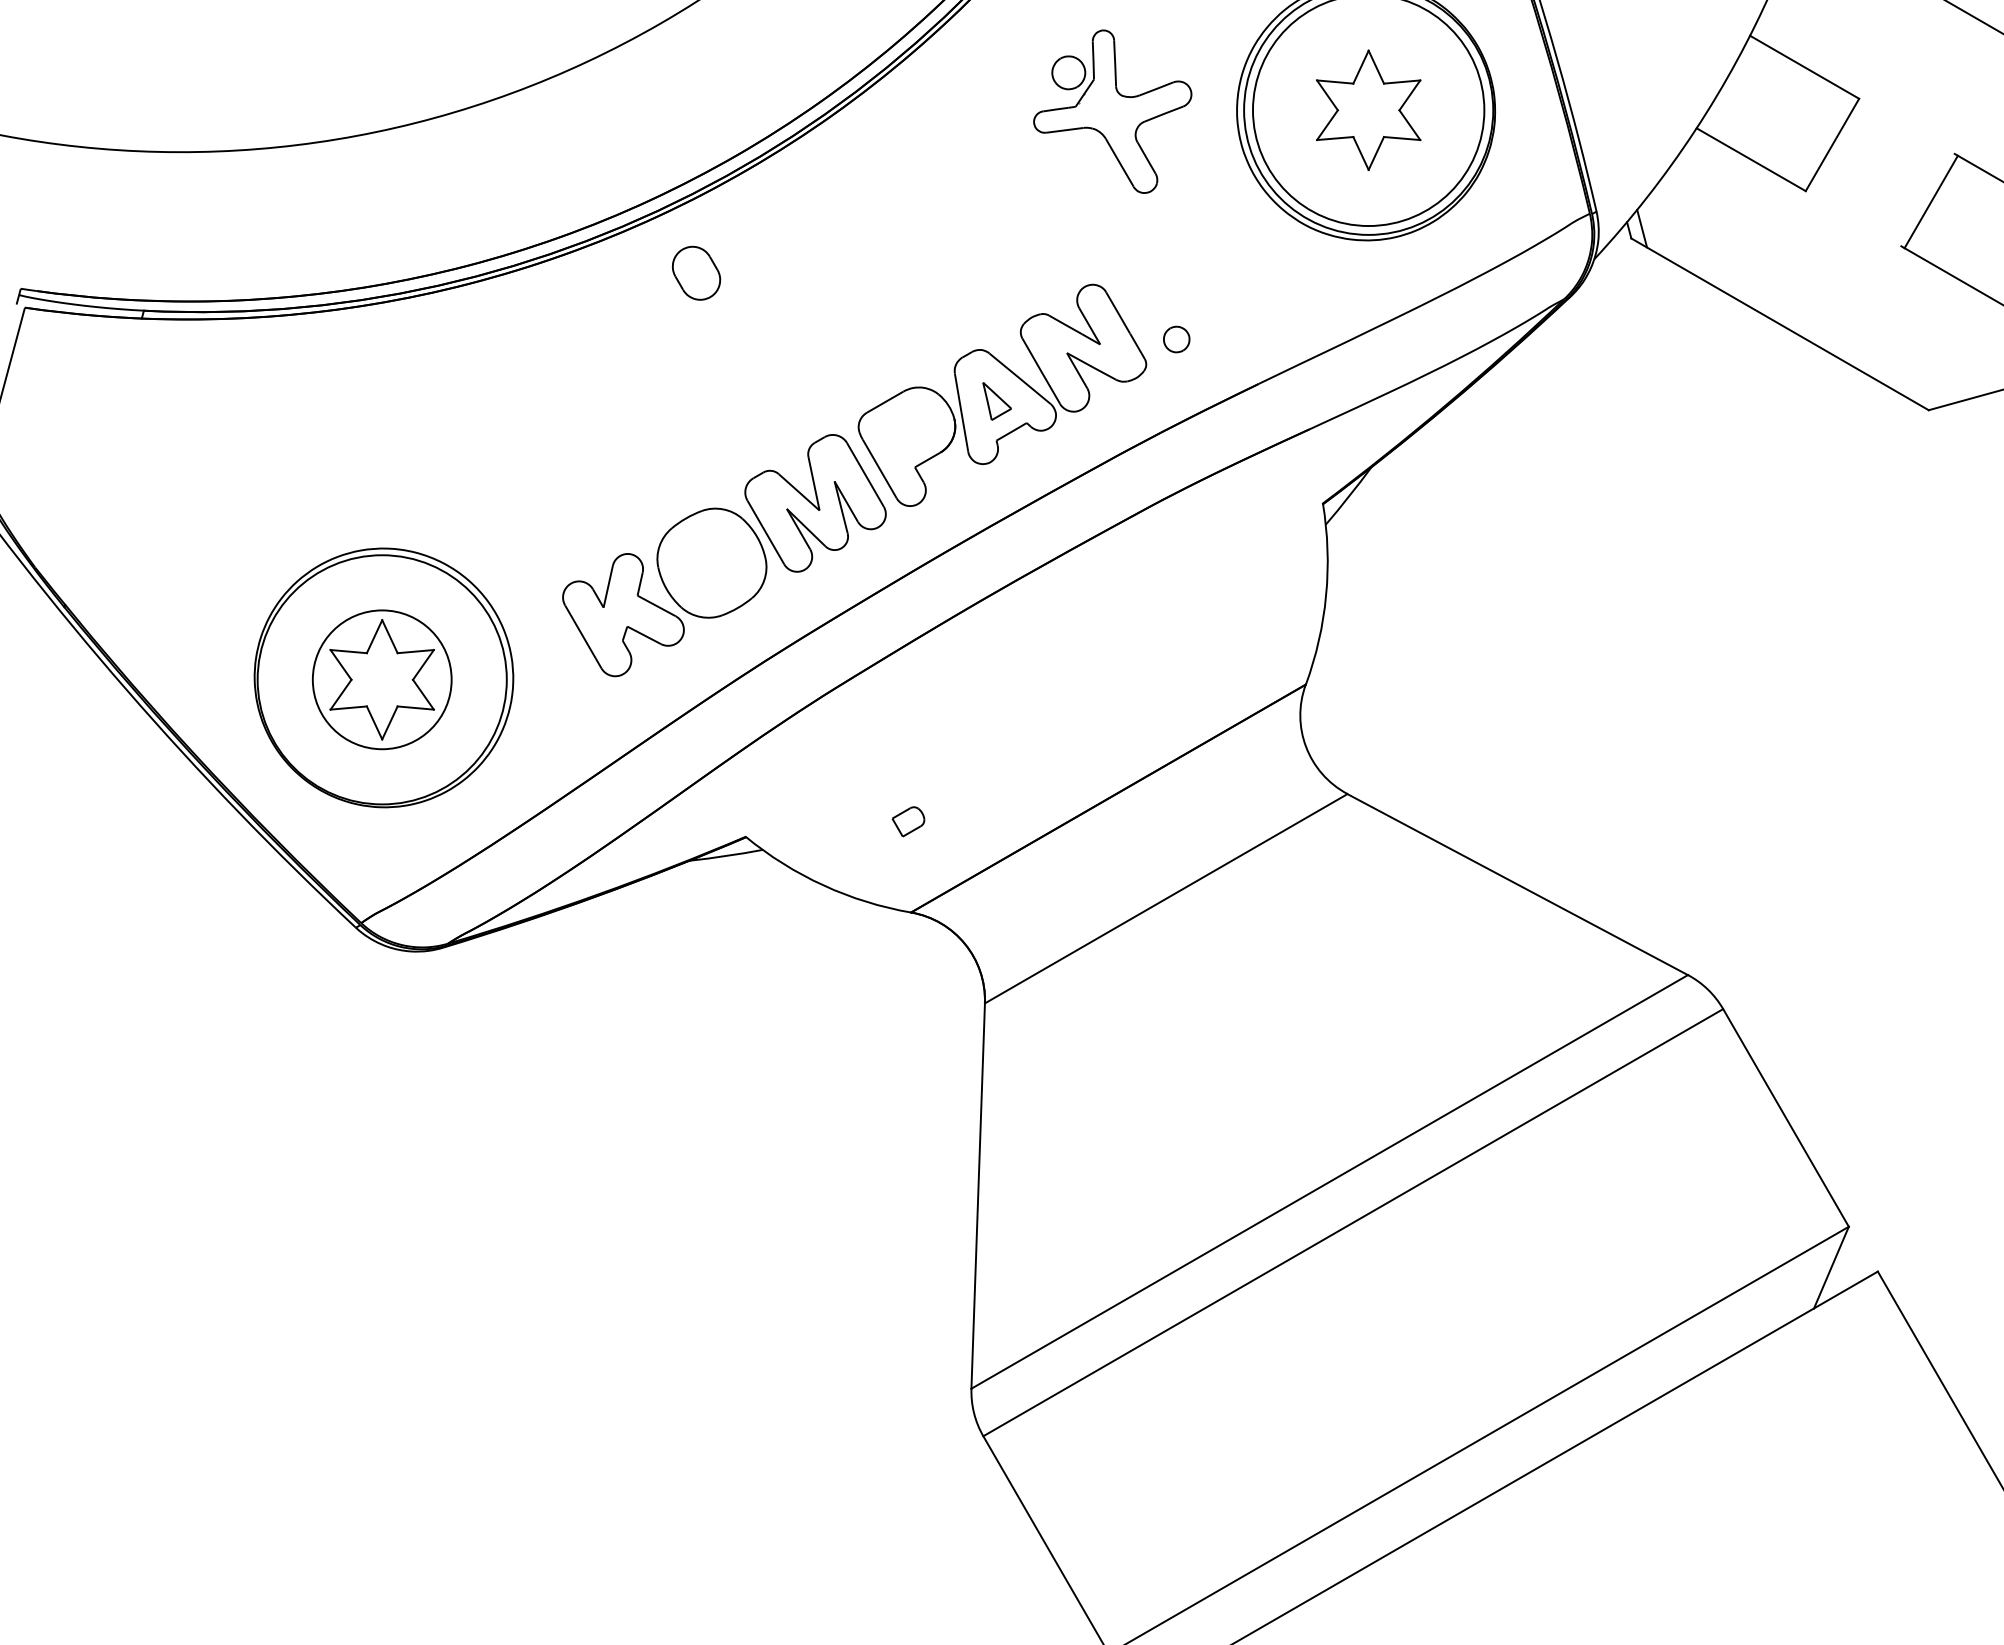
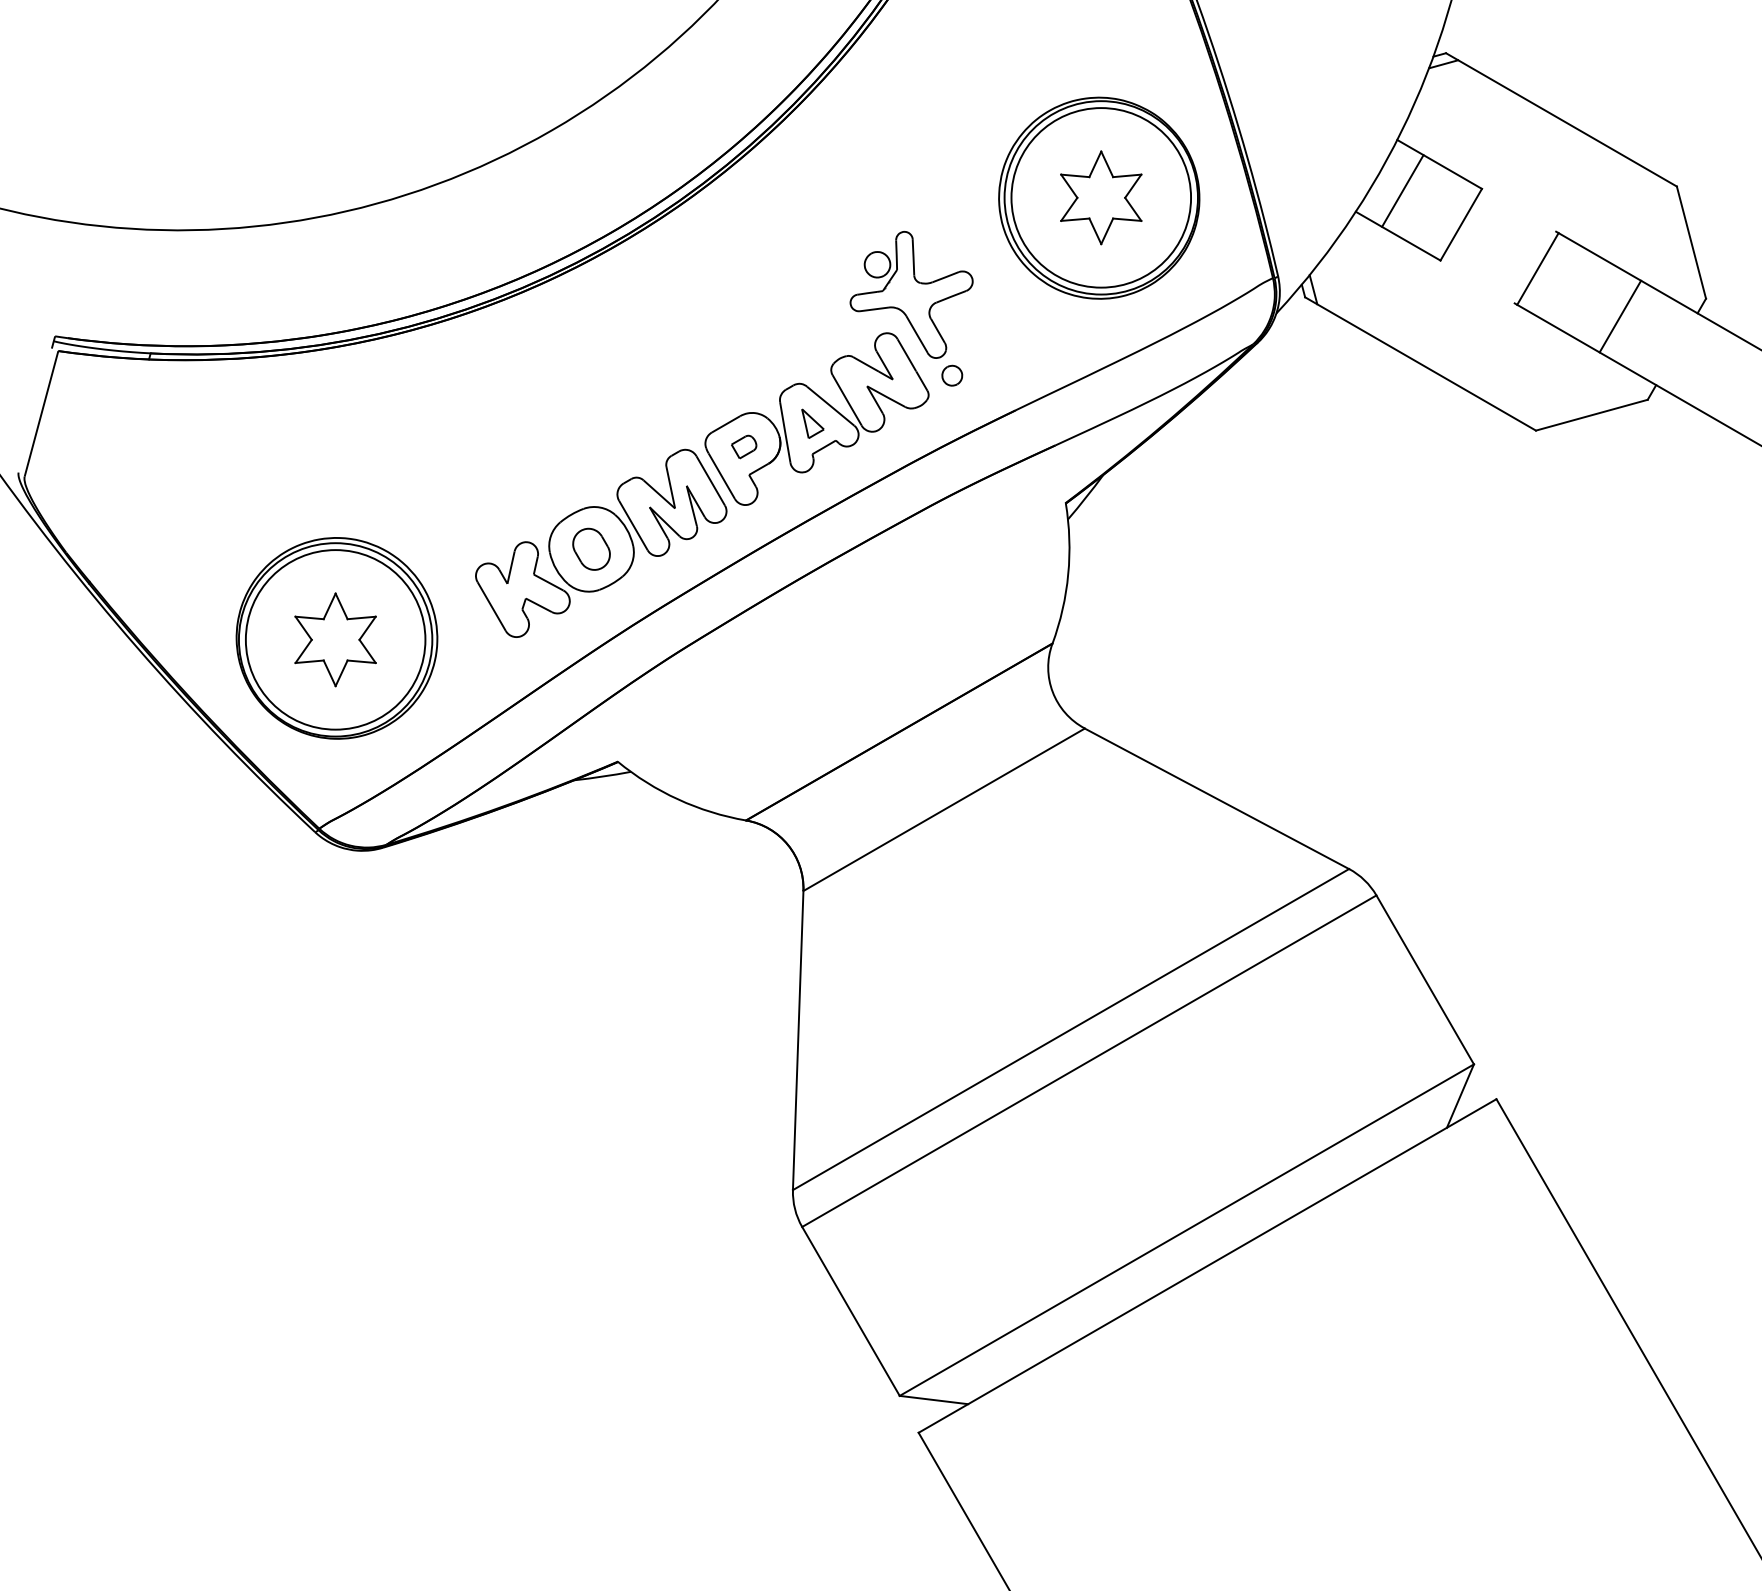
line: (1756, 100) -> (1402, 190), added
part: (1112, 111) -> (911, 294), moved
part: (696, 272) -> (591, 548), moved
circle: (382, 679) -> (335, 639), size x1.67
part: (909, 821) -> (744, 446), moved

